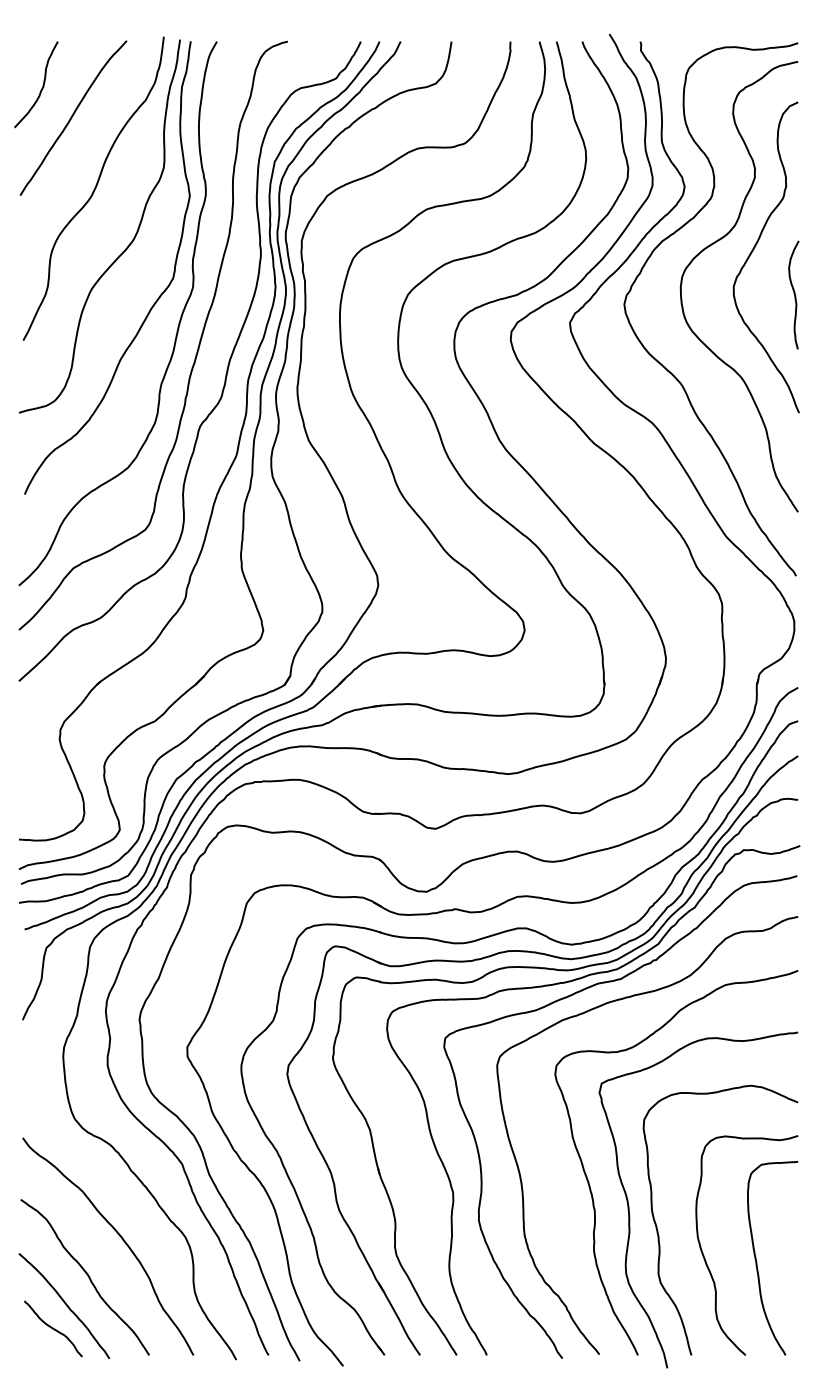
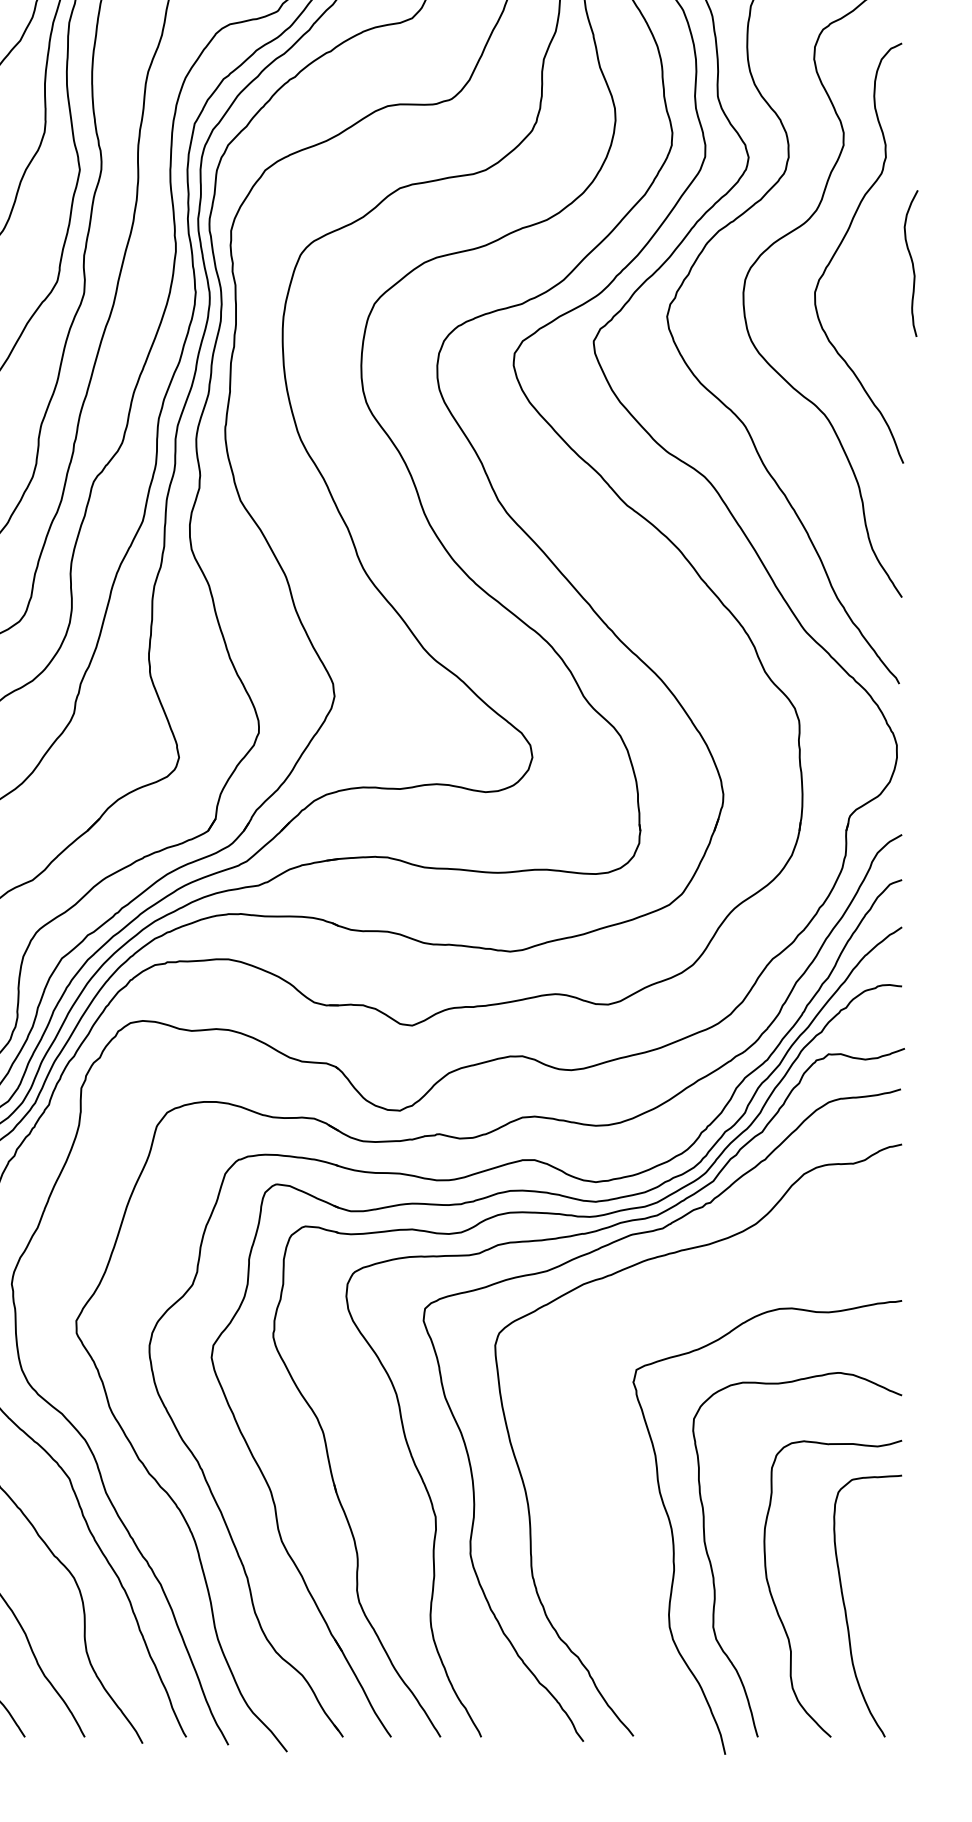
curve: (793, 293) -> (910, 261), moved
curve: (590, 1185) -> (621, 1507), removed

